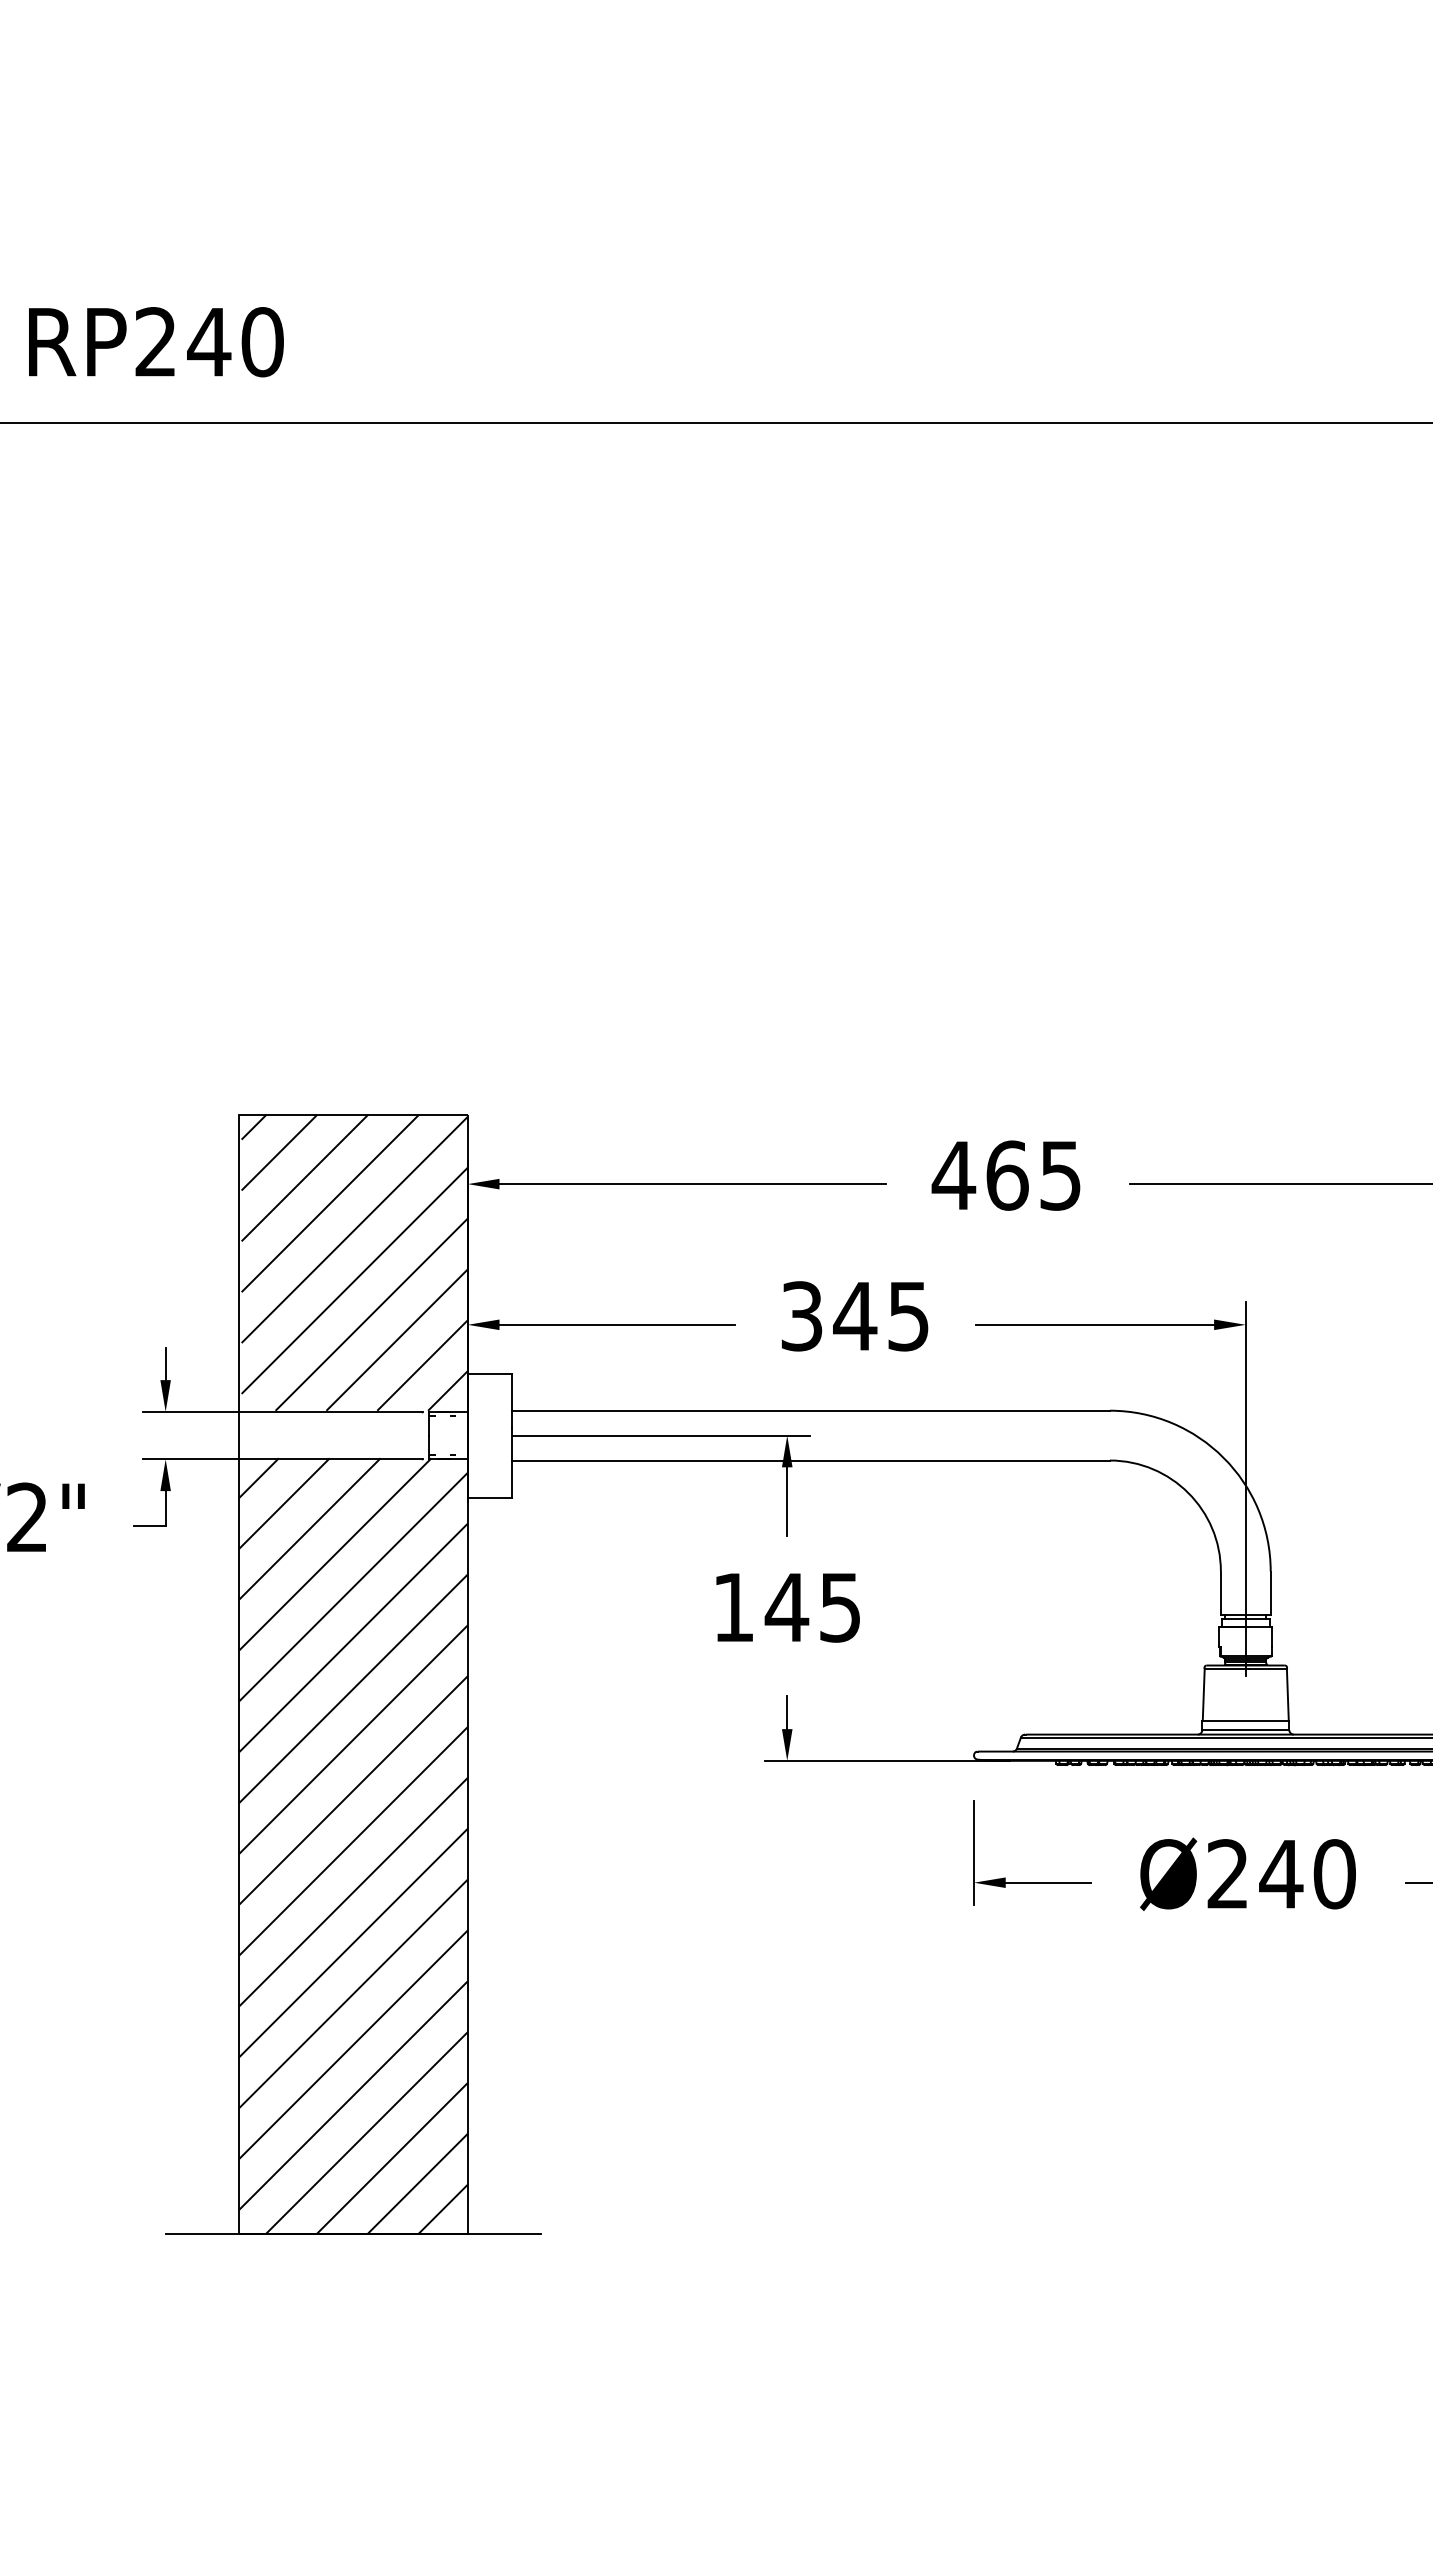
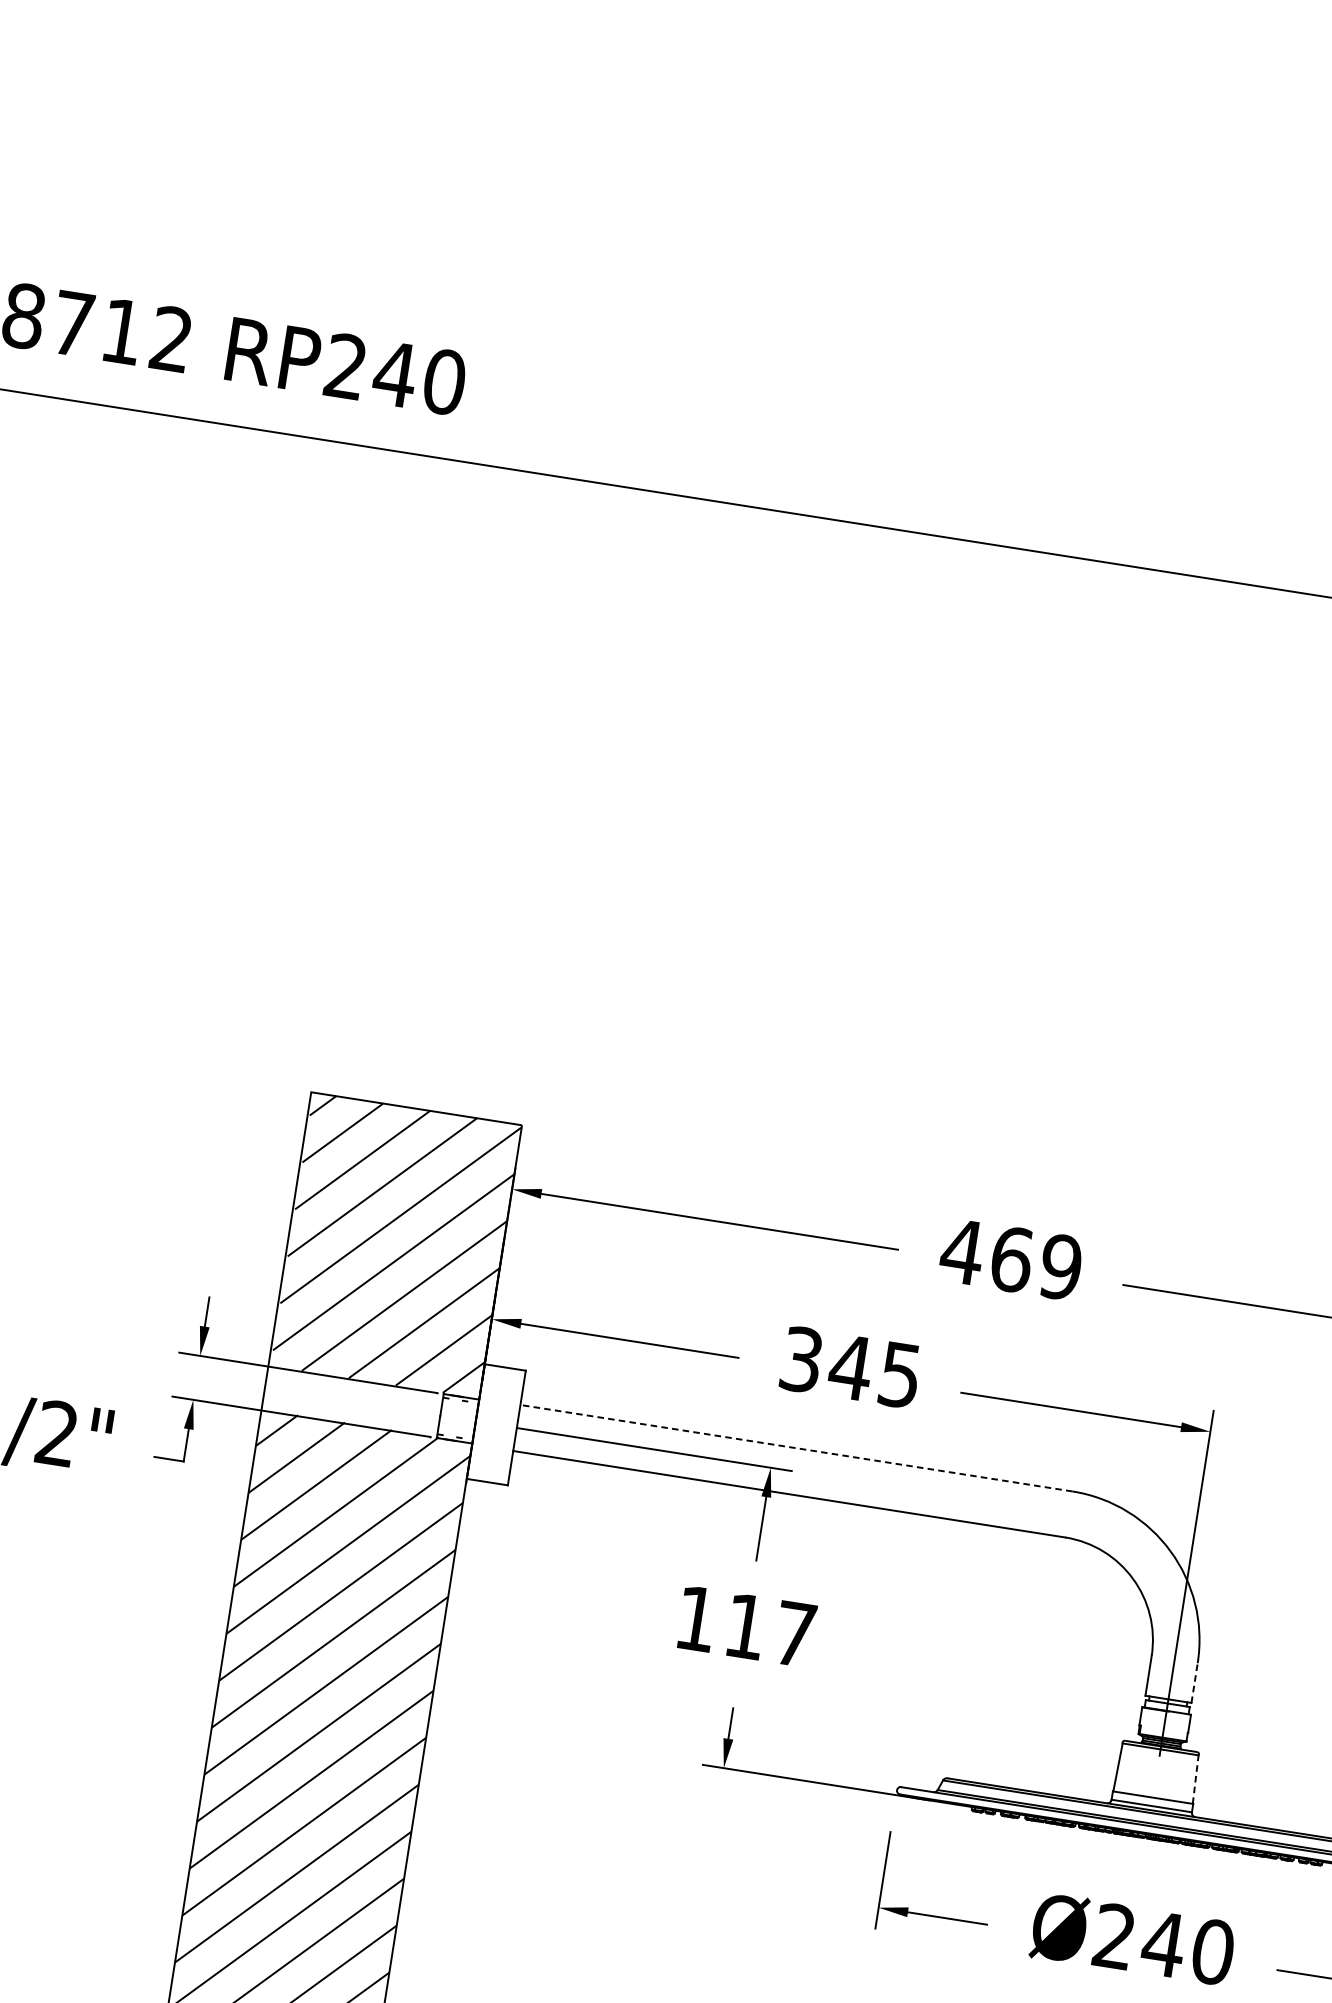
text: (1060, 1175) -> (1060, 1267), 465 -> 469
line: (811, 1410) -> (796, 1448), solid -> dashed
line: (1270, 1593) -> (1194, 1683), solid -> dashed
text: (812, 1607) -> (769, 1630), 145 -> 117
line: (1287, 1694) -> (1195, 1779), solid -> dashed

